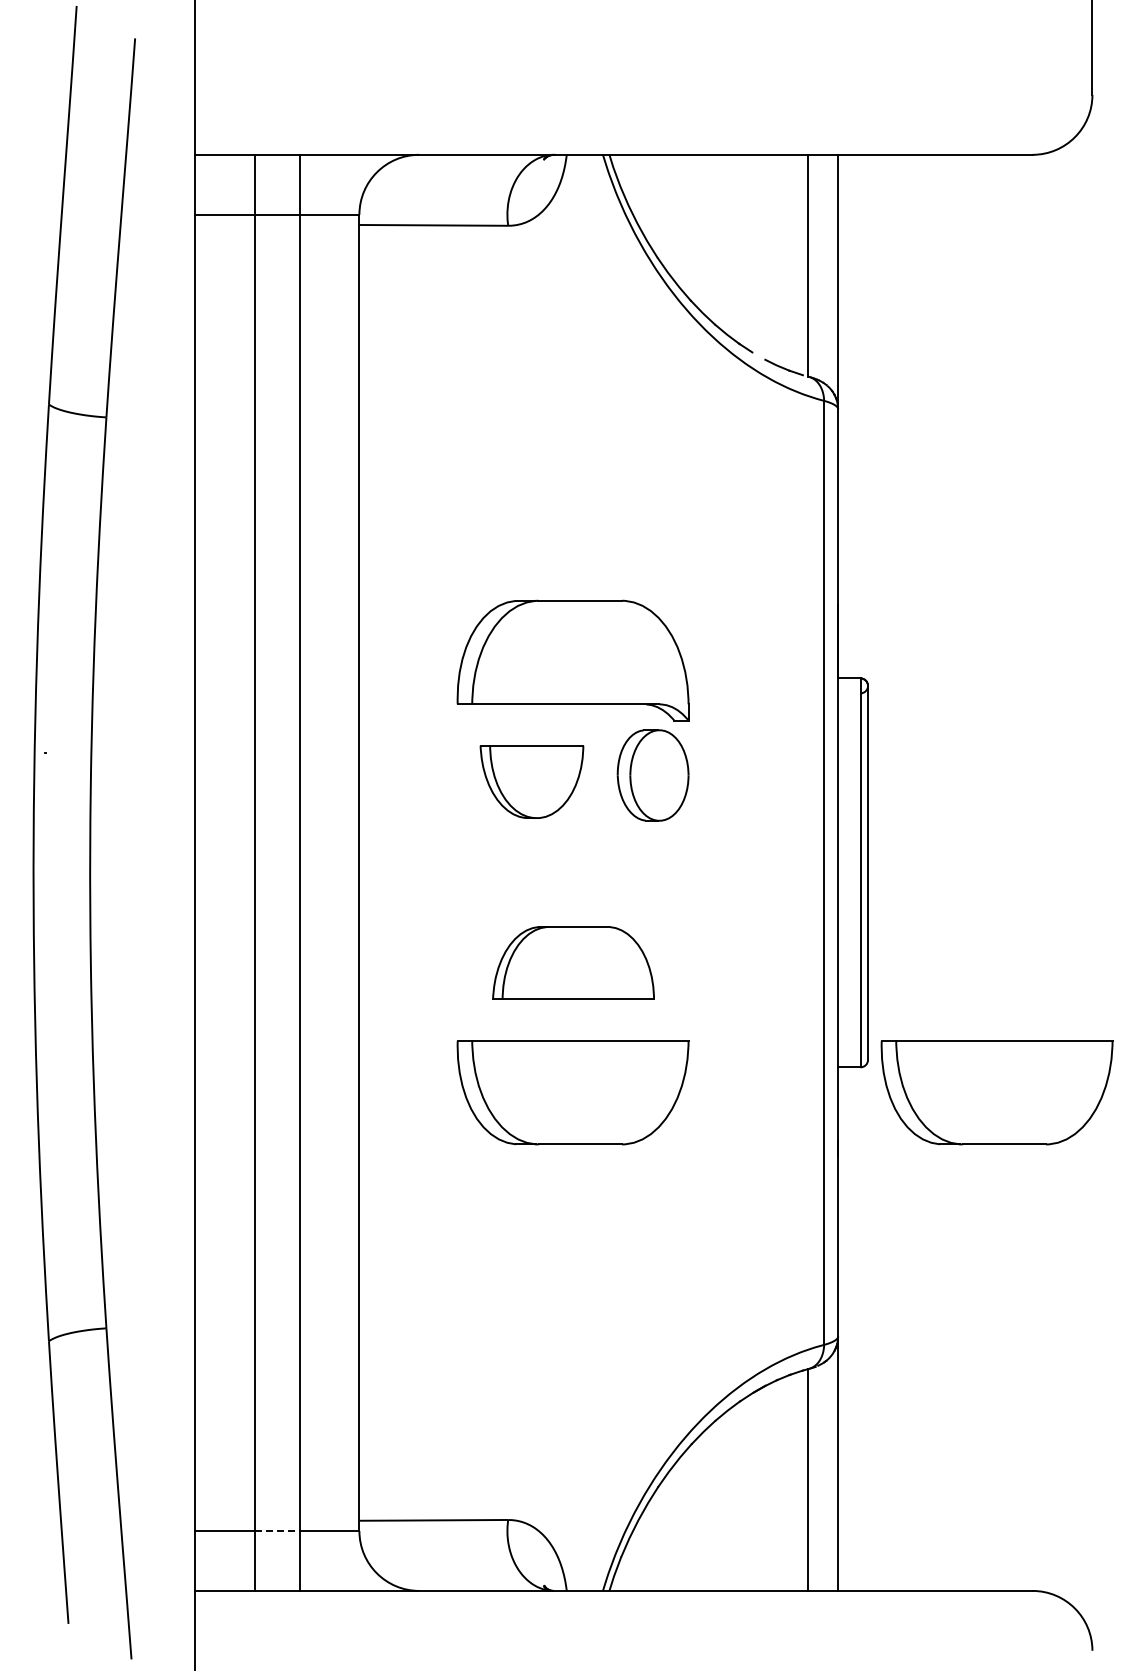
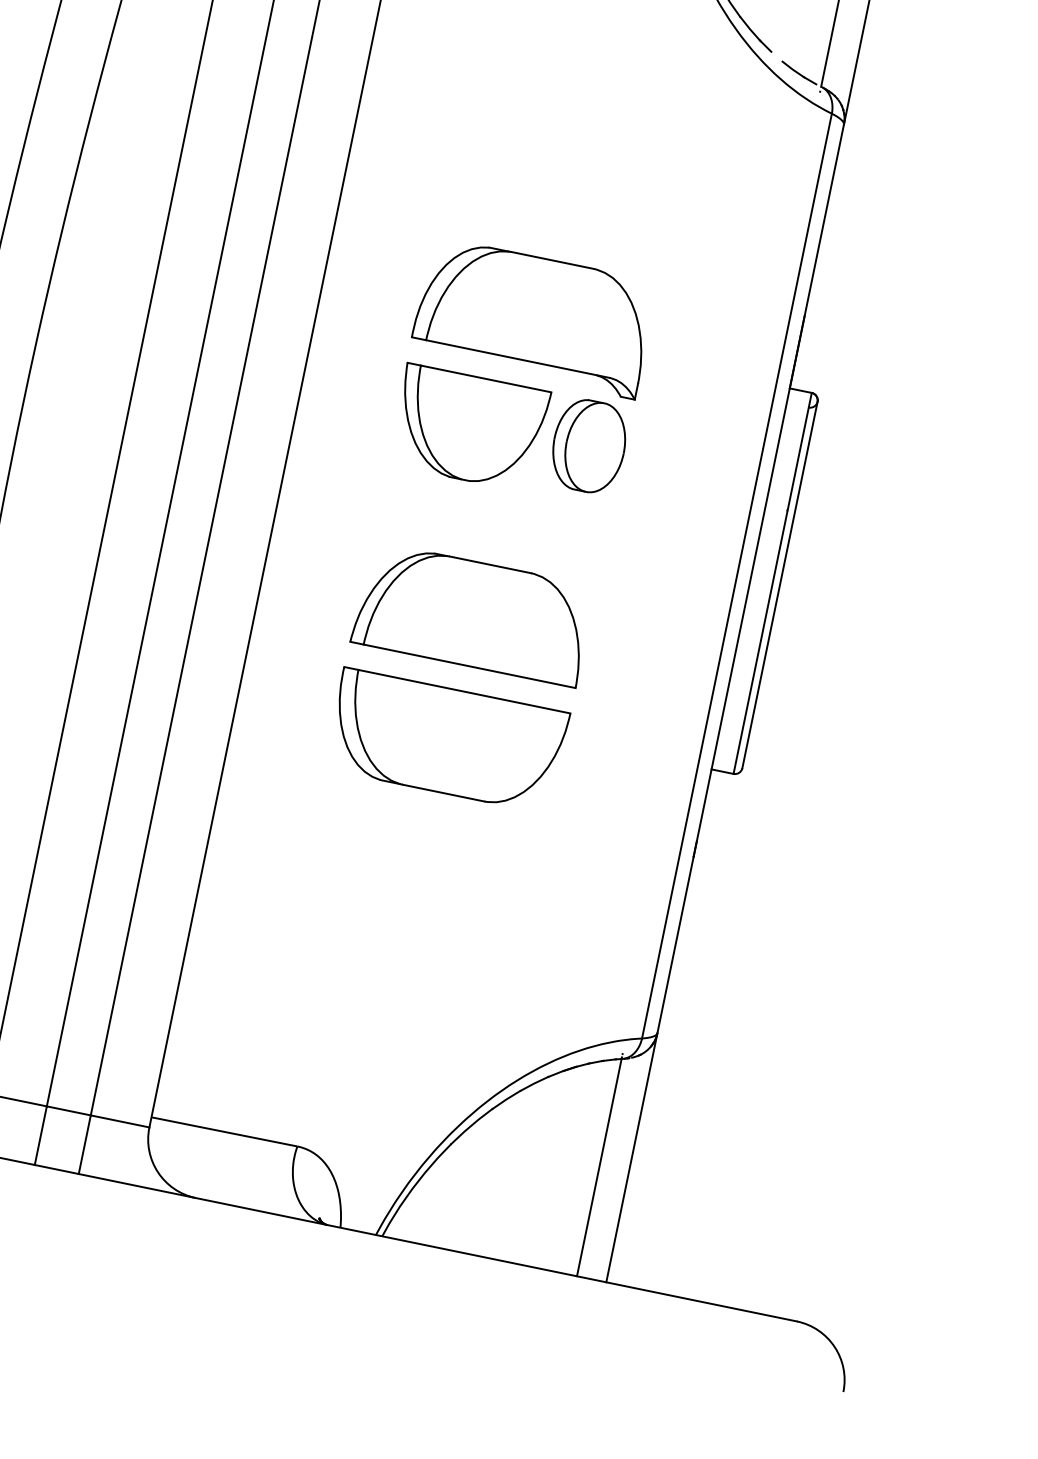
part: (531, 781) -> (468, 427), size x1.43
part: (573, 962) -> (473, 613), size x1.43
part: (996, 1092) -> (861, 825), removed
line: (277, 1531) -> (69, 1111), dashed -> solid

